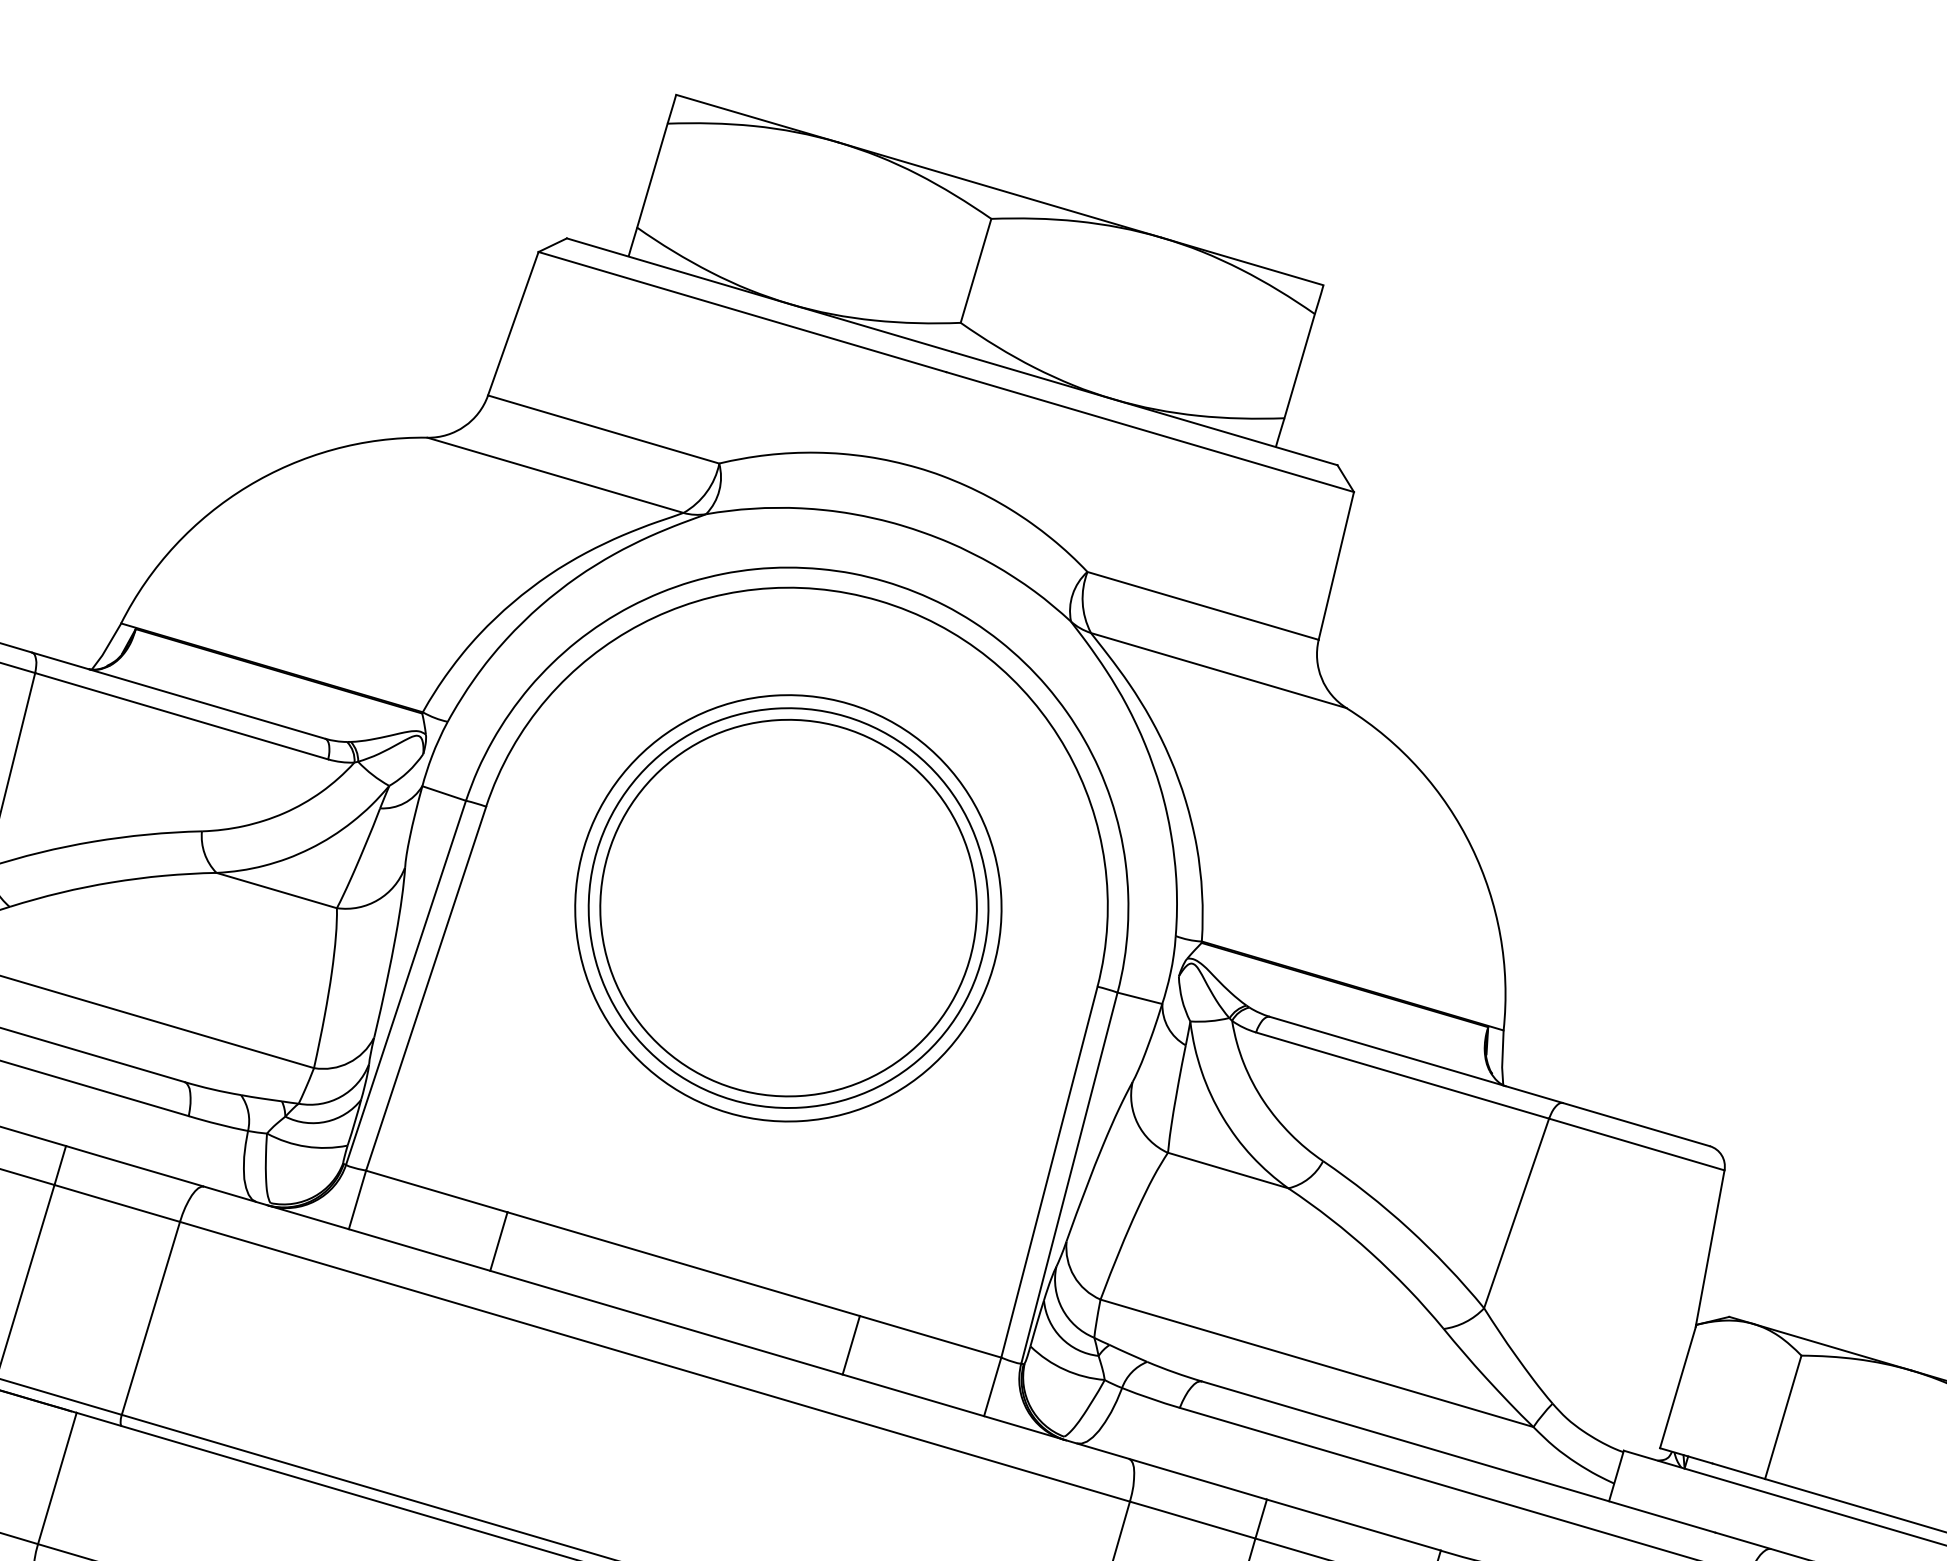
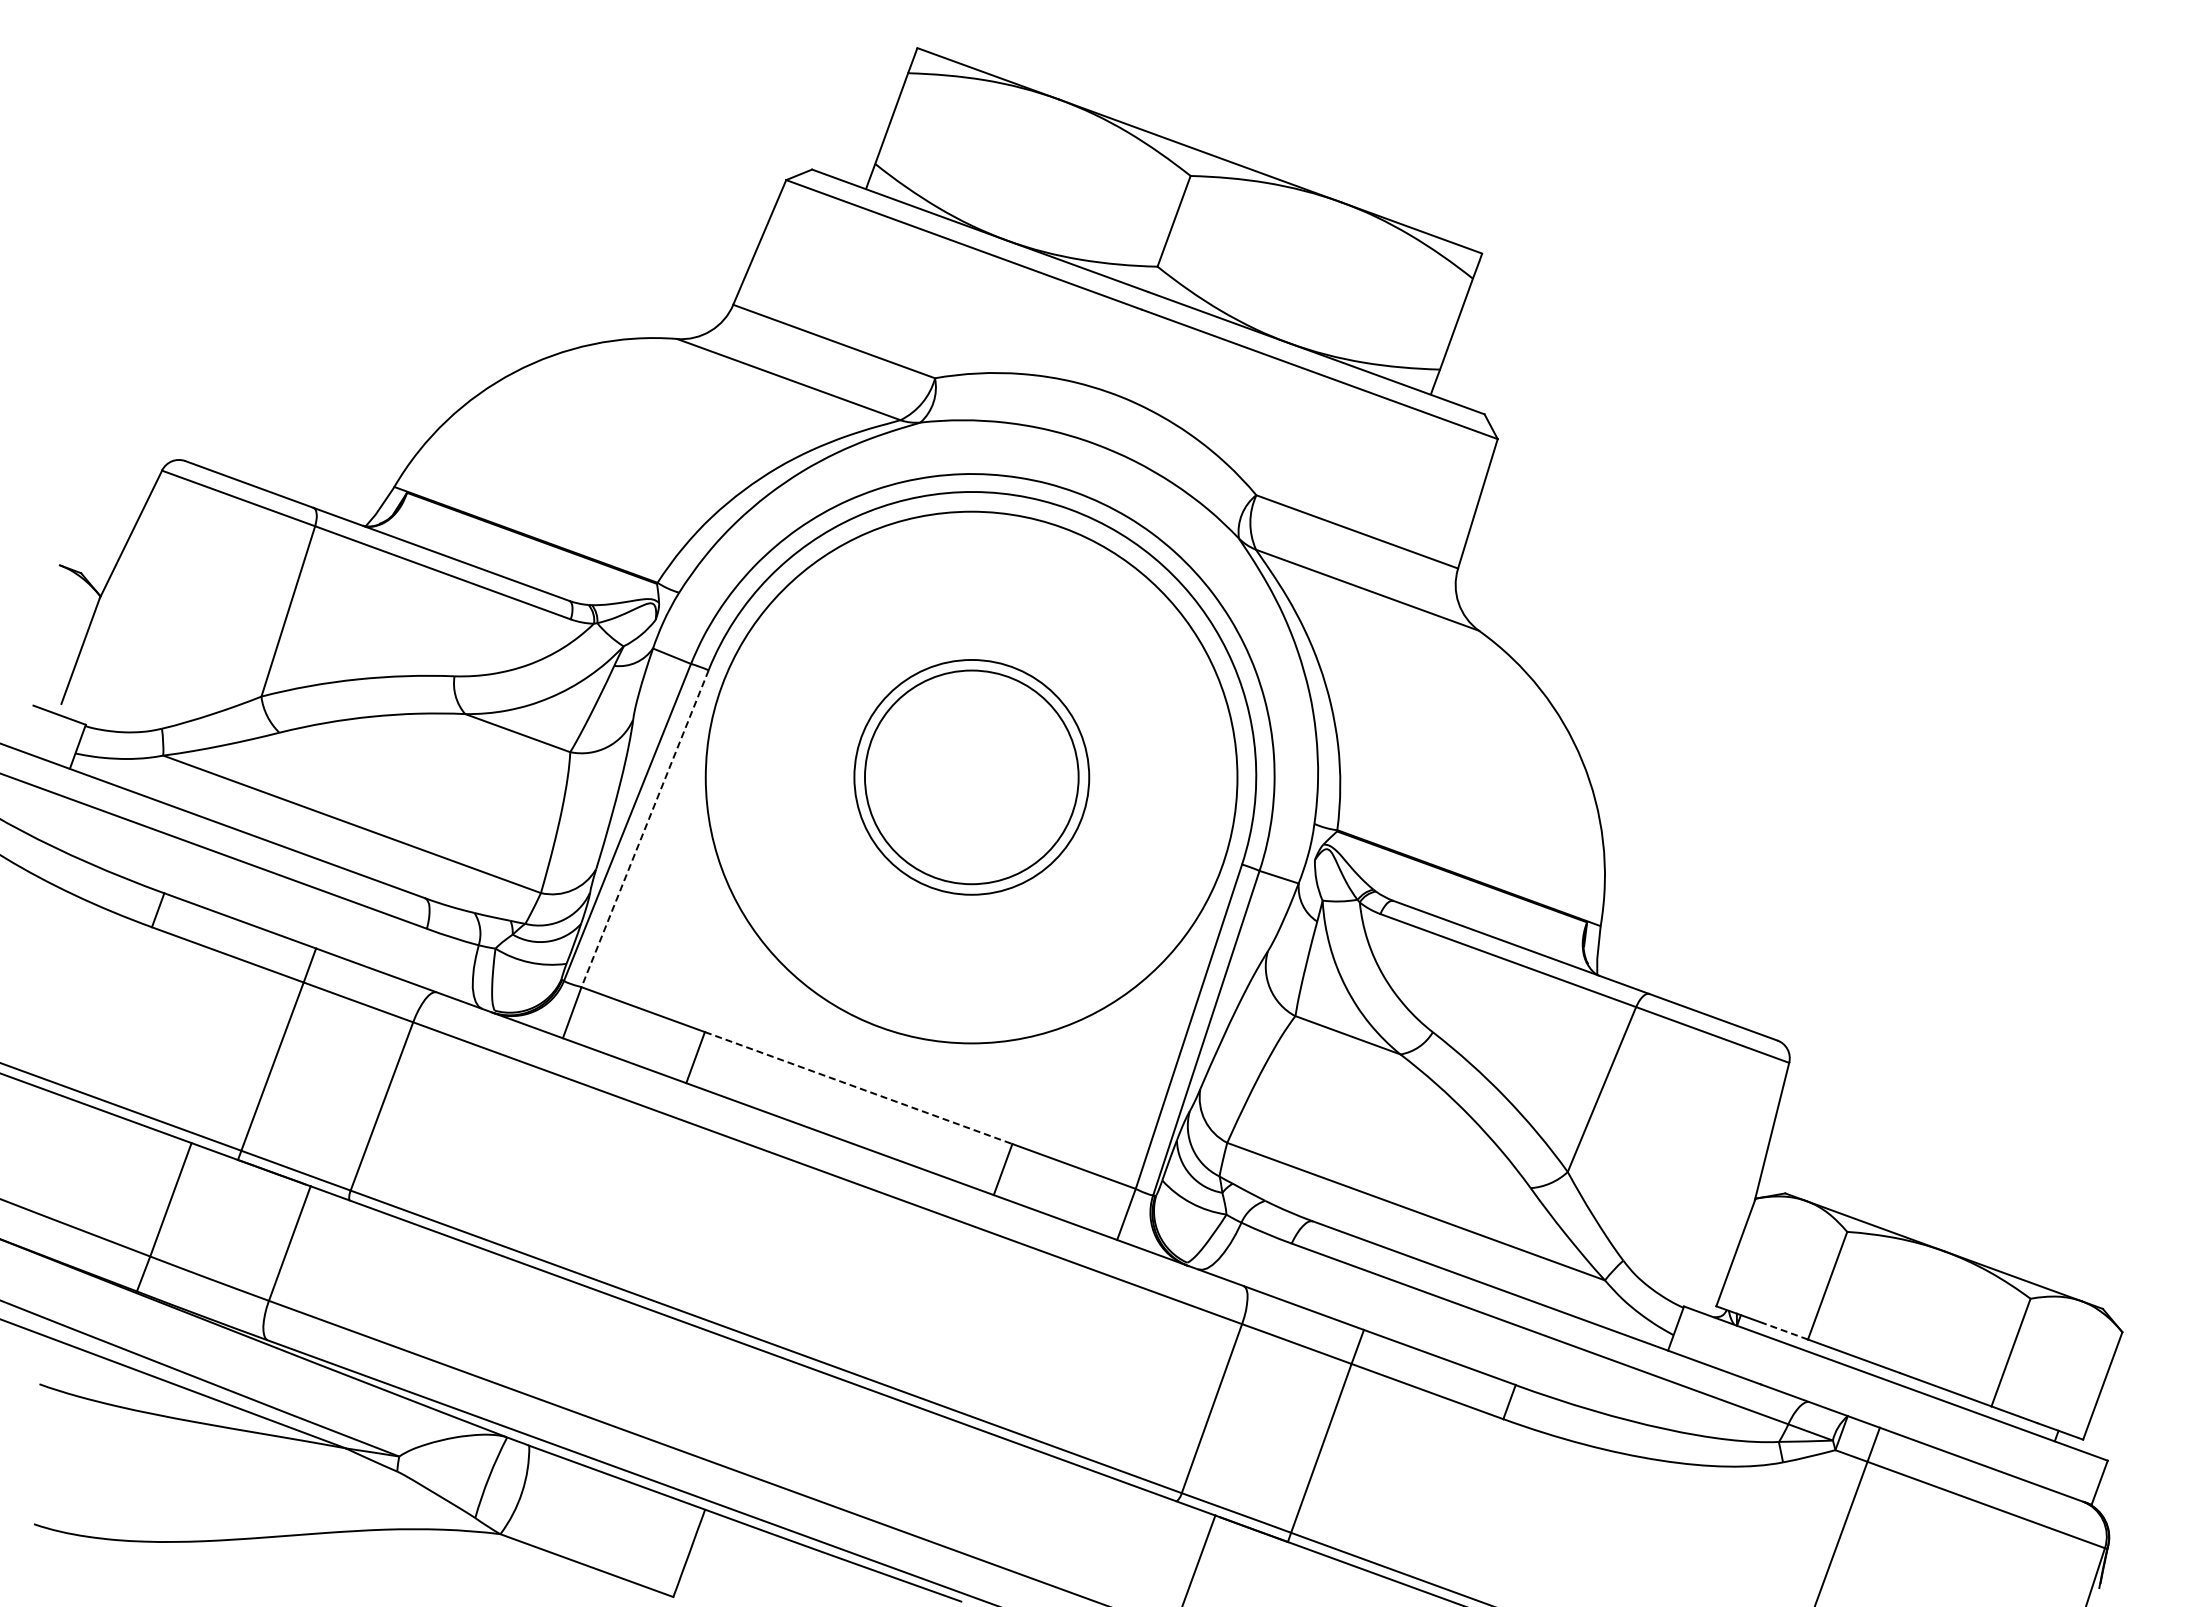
circle: (788, 908) -> (971, 777), size x0.6
circle: (788, 908) -> (971, 777), size x0.7
circle: (788, 908) -> (971, 777), size x1.4
line: (426, 988) -> (645, 828), solid -> dashed
line: (683, 1264) -> (858, 1088), solid -> dashed
line: (1738, 1471) -> (1784, 1331), solid -> dashed

